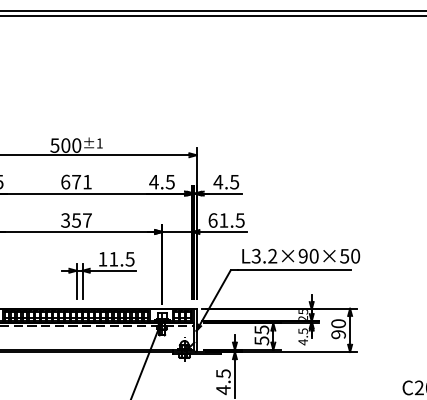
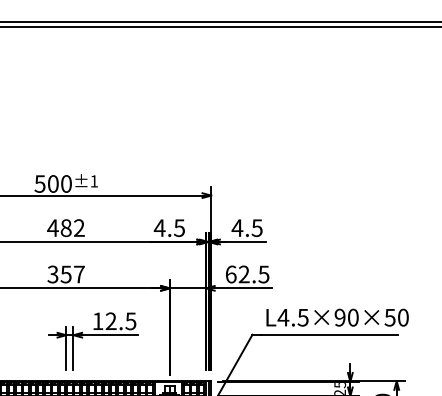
text: (75, 181) -> (64, 227), 671 -> 482
text: (223, 220) -> (243, 274), 61.5 -> 62.5
text: (264, 255) -> (293, 316), L3.2×90×50 -> L4.5×90×50
text: (113, 258) -> (110, 320), 11.5 -> 12.5

